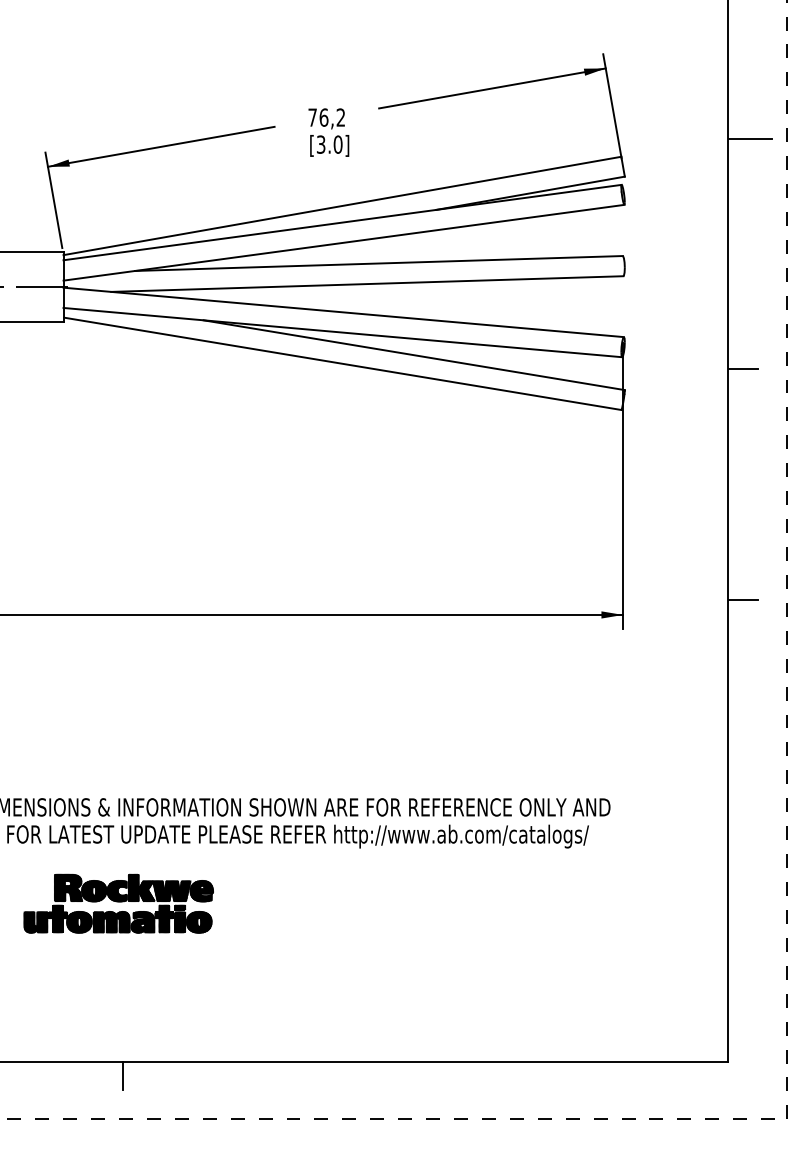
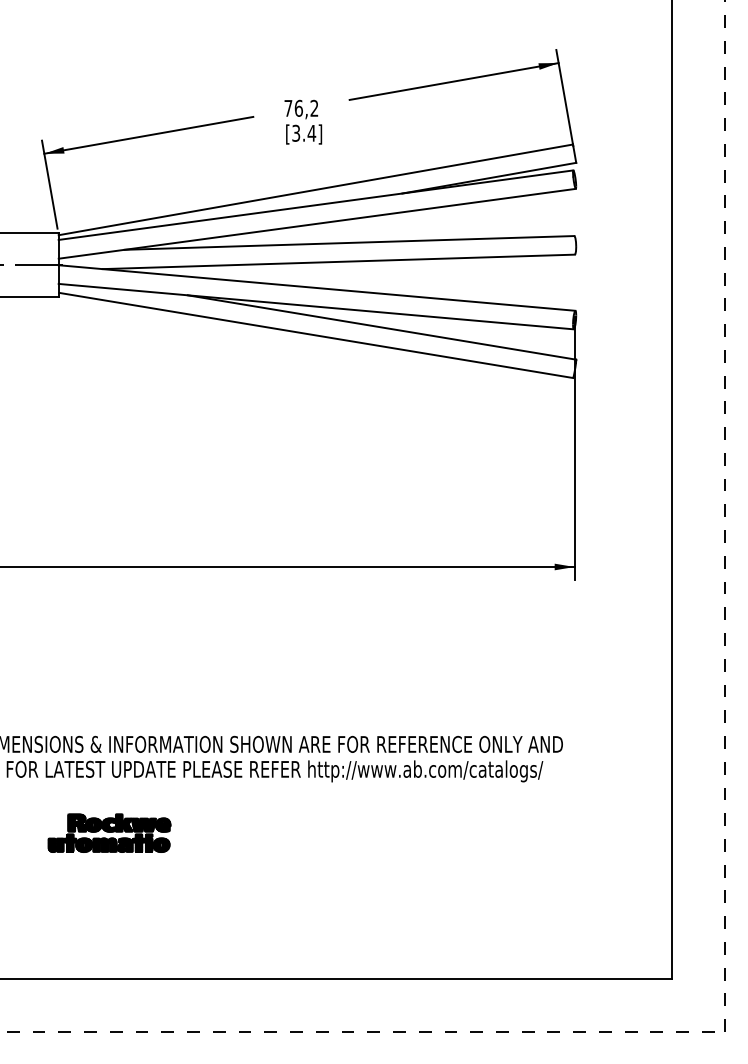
line: (750, 138) -> (692, 127), removed
text: (337, 143) -> (311, 132), [3.0] -> [3.4]
line: (743, 369) -> (685, 340), removed
line: (743, 600) -> (685, 553), removed
part: (118, 902) -> (109, 832), size x0.7
line: (122, 1075) -> (113, 991), removed

